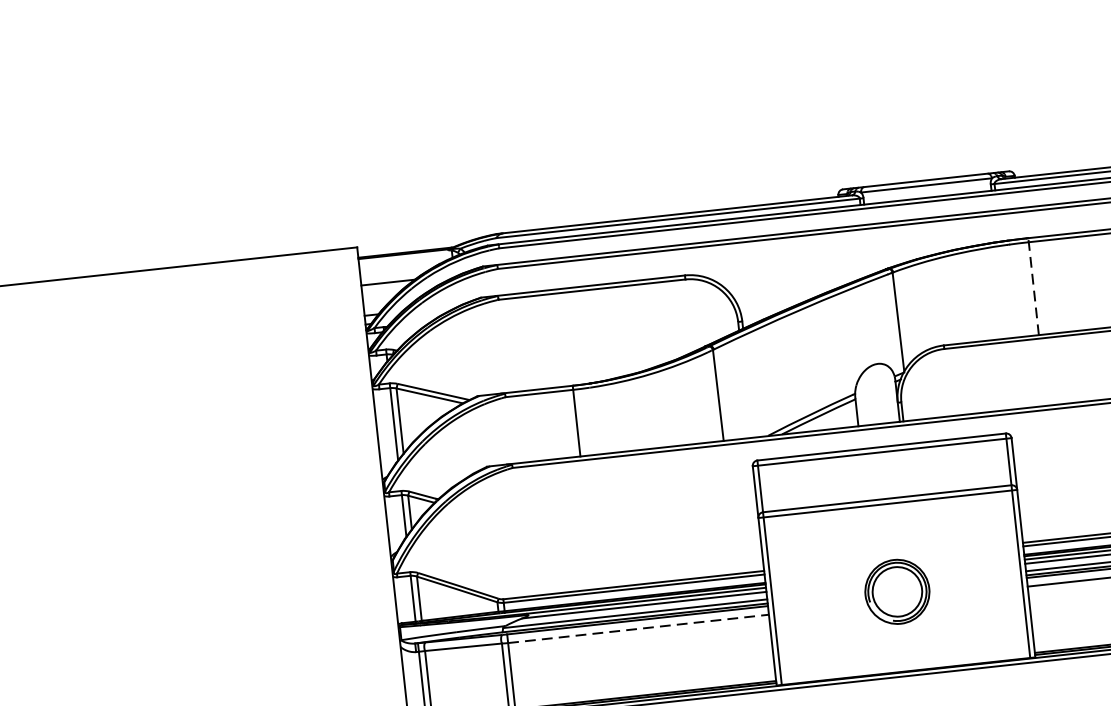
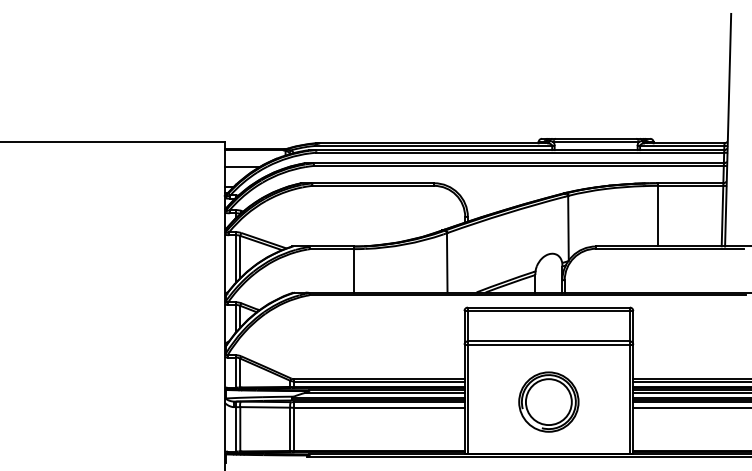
line: (1034, 286) -> (658, 214), dashed -> solid
part: (896, 591) -> (548, 401), size x1.43
line: (638, 628) -> (379, 407), dashed -> solid

